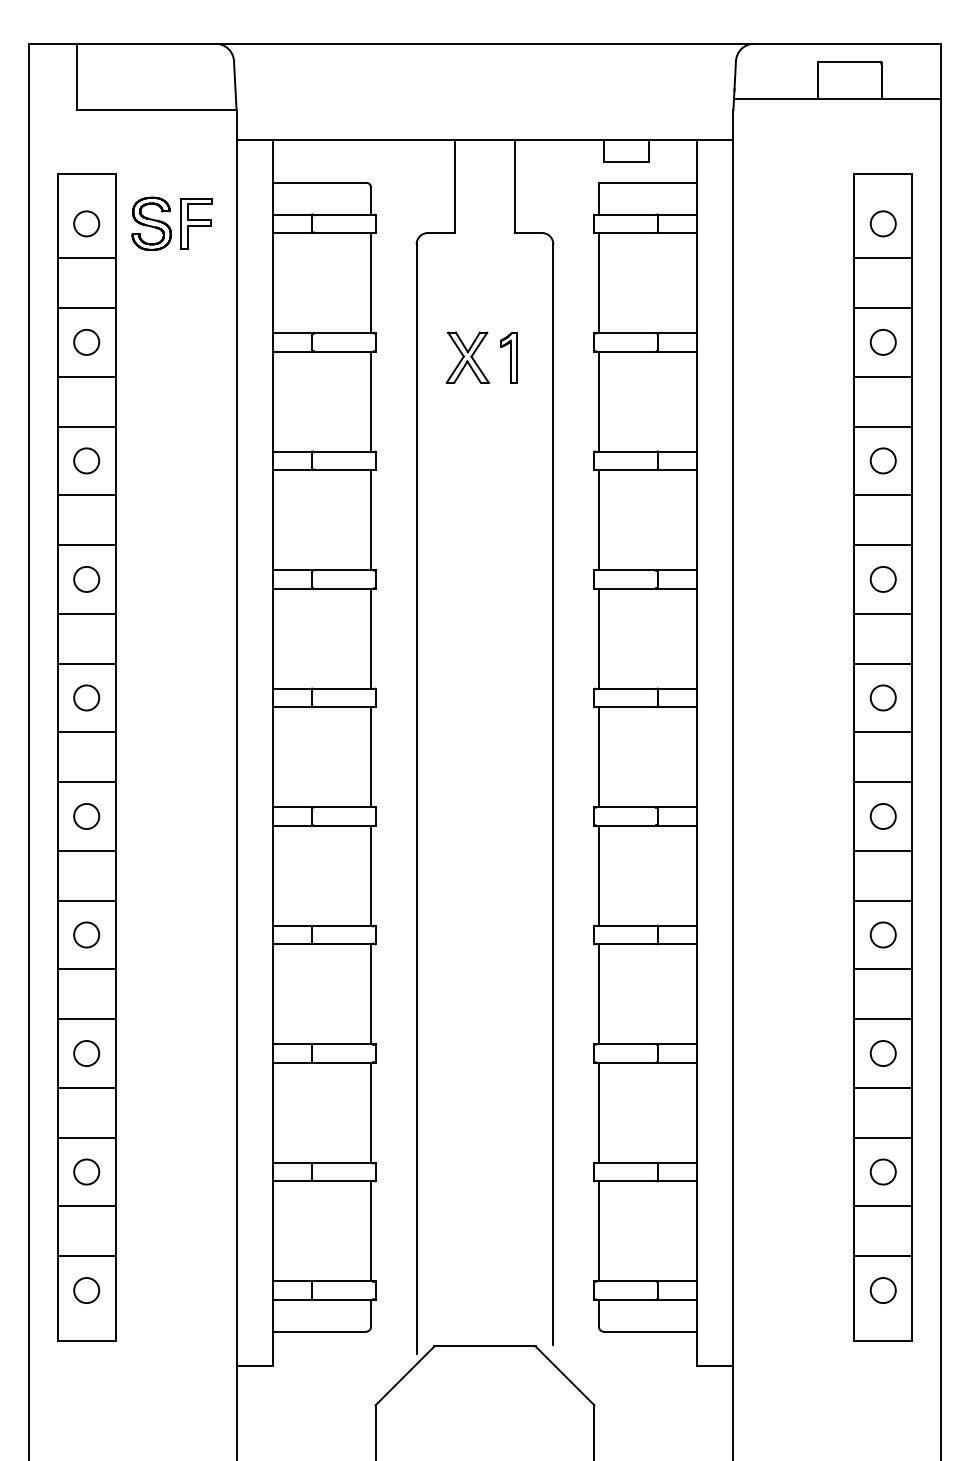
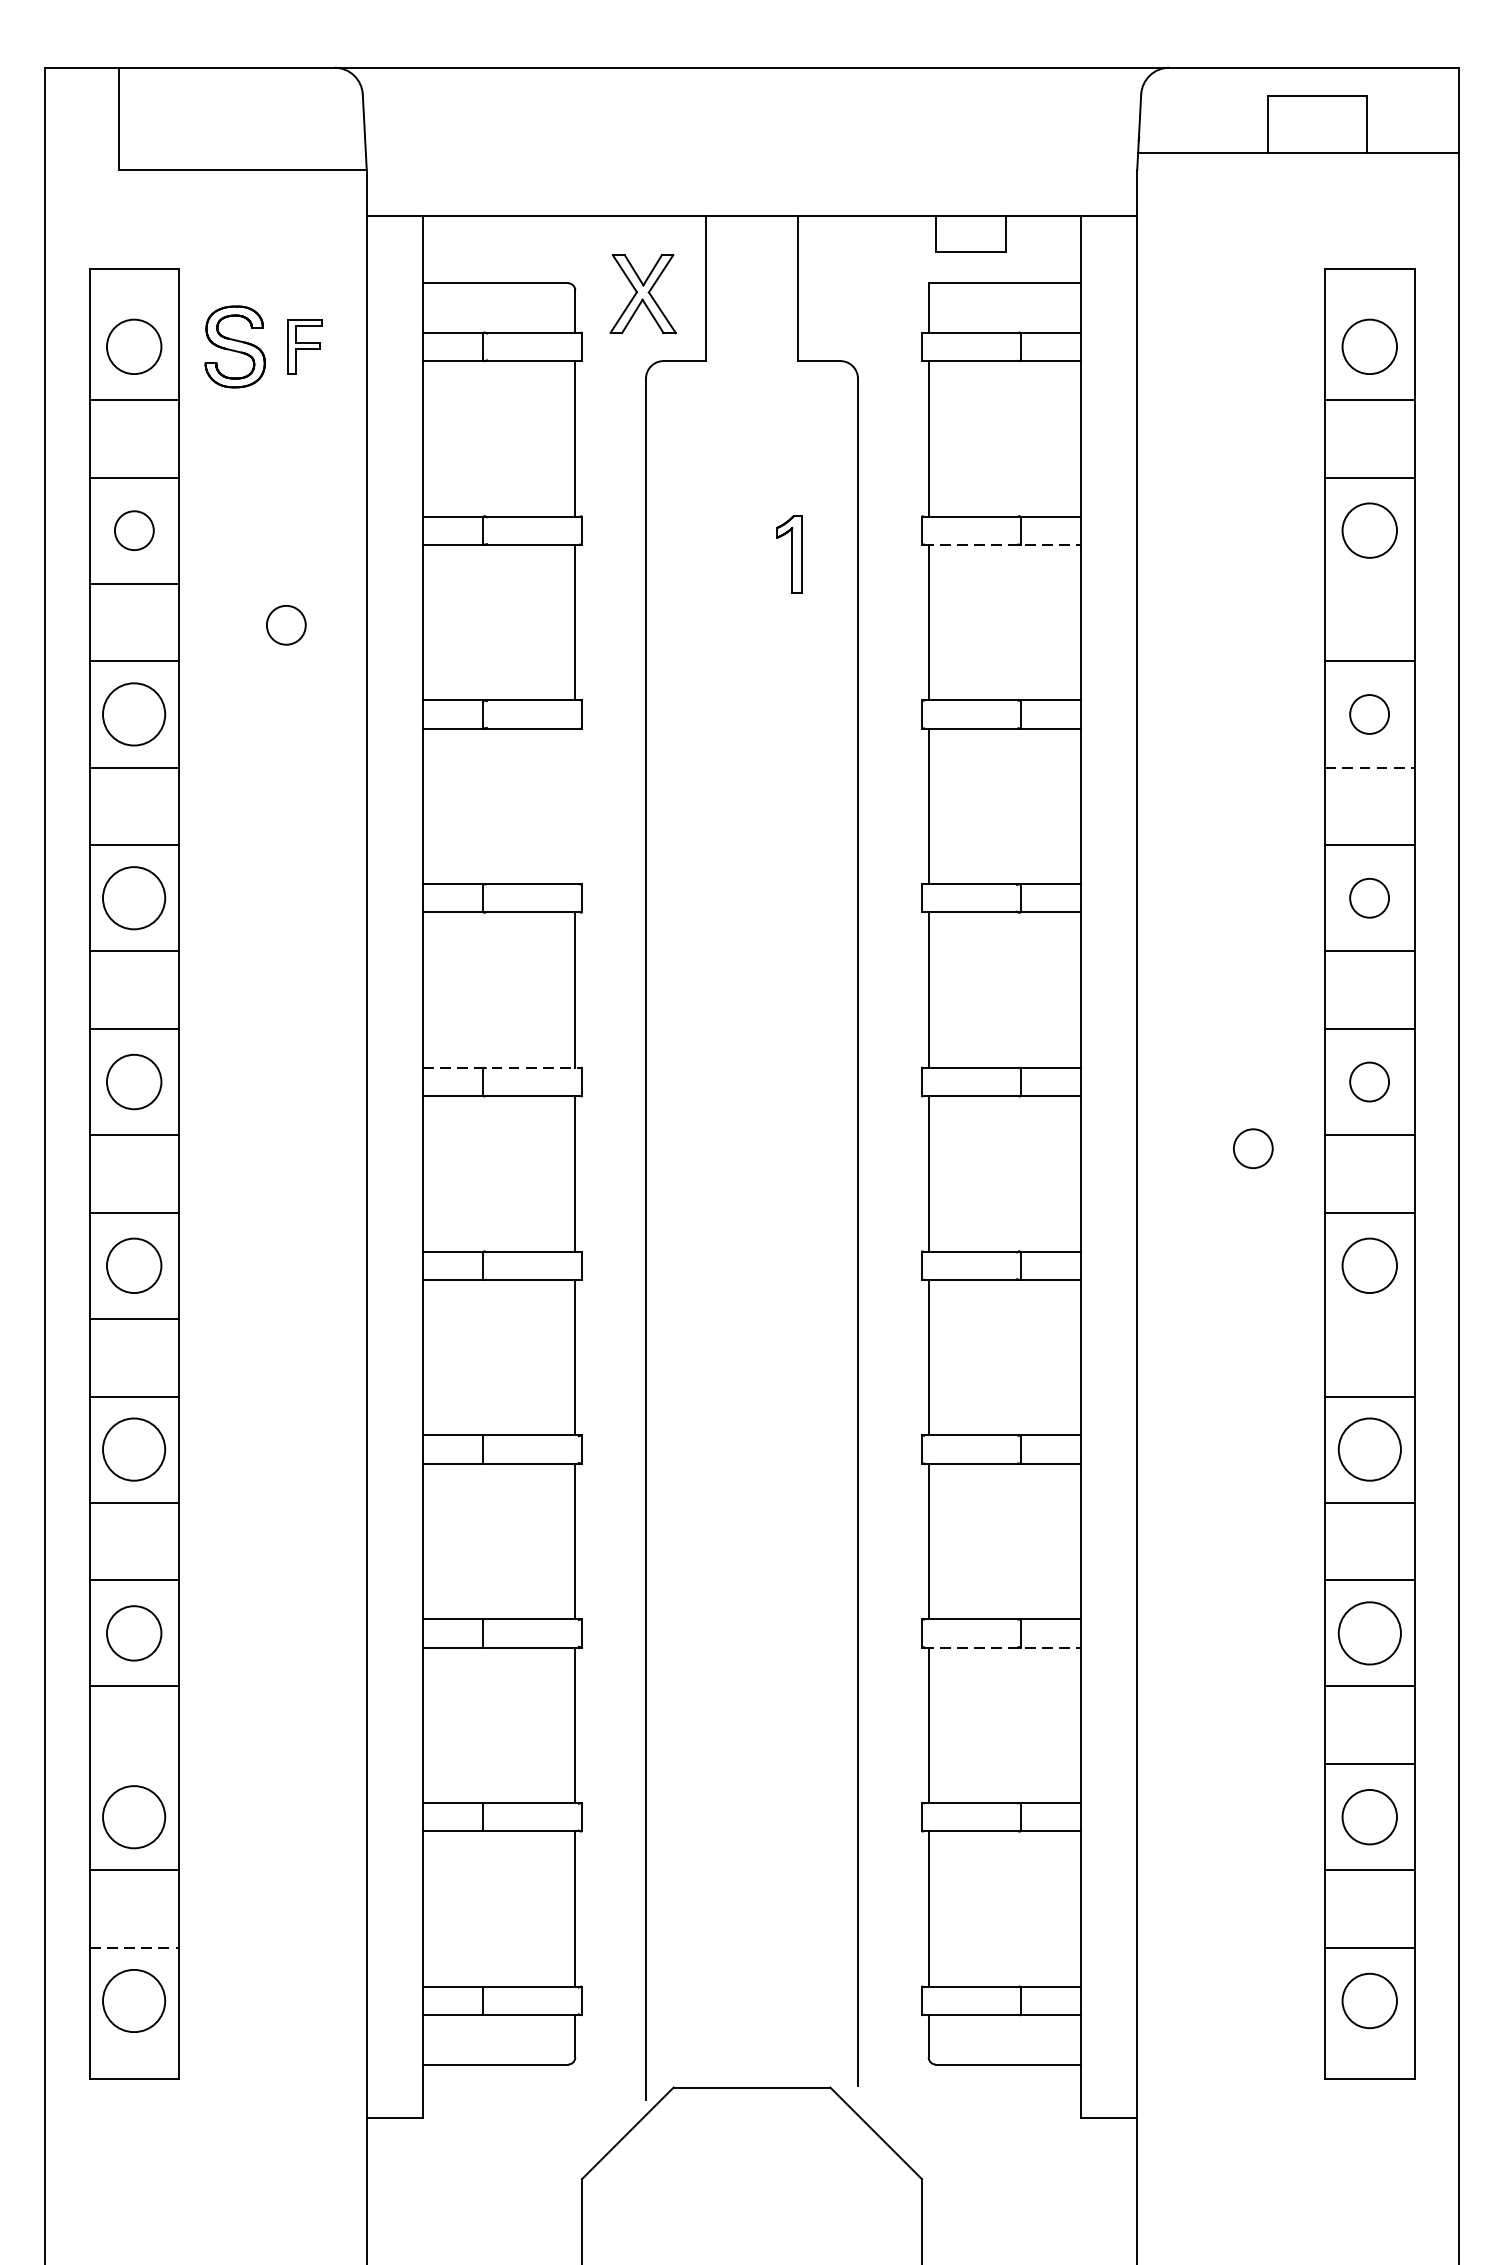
circle: (86, 223) -> (134, 346), size x1.4
part: (196, 223) -> (304, 346), size x0.7
circle: (882, 223) -> (1368, 346), size x1.4
circle: (882, 342) -> (1368, 530), size x1.4
line: (646, 351) -> (1002, 544), solid -> dashed
part: (467, 357) -> (642, 293), moved
line: (882, 376) -> (1368, 583), removed
circle: (184, 403) -> (286, 625), added
circle: (86, 460) -> (134, 713), size x1.6
line: (883, 495) -> (1369, 768), solid -> dashed
line: (371, 520) -> (576, 806), removed
circle: (86, 579) -> (134, 898), size x1.6
line: (323, 688) -> (501, 1067), solid -> dashed
circle: (86, 697) -> (134, 1081), size x1.4
circle: (807, 740) -> (1252, 1148), added
circle: (86, 816) -> (134, 1265), size x1.4
circle: (882, 816) -> (1368, 1265), size x1.4
line: (882, 850) -> (1368, 1318), removed
circle: (86, 934) -> (134, 1448), size x1.6
circle: (882, 934) -> (1368, 1448), size x1.6
circle: (86, 1053) -> (134, 1633), size x1.4
circle: (882, 1053) -> (1368, 1633), size x1.6
line: (646, 1062) -> (1002, 1647), solid -> dashed
line: (86, 1137) -> (134, 1763), removed
circle: (86, 1171) -> (134, 1816), size x1.6
circle: (882, 1171) -> (1368, 1816), size x1.4
line: (87, 1256) -> (135, 1948), solid -> dashed
circle: (86, 1290) -> (134, 2000), size x1.6
circle: (882, 1290) -> (1368, 2000), size x1.4

